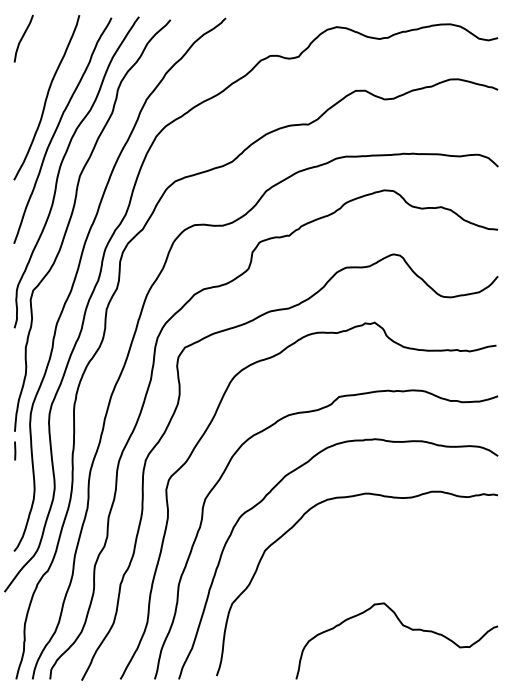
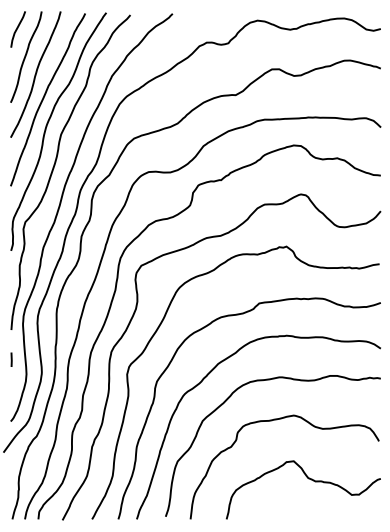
curve: (34, 74) -> (26, 56), added
line: (15, 450) -> (11, 359), moved
curve: (362, 550) -> (277, 420), added

